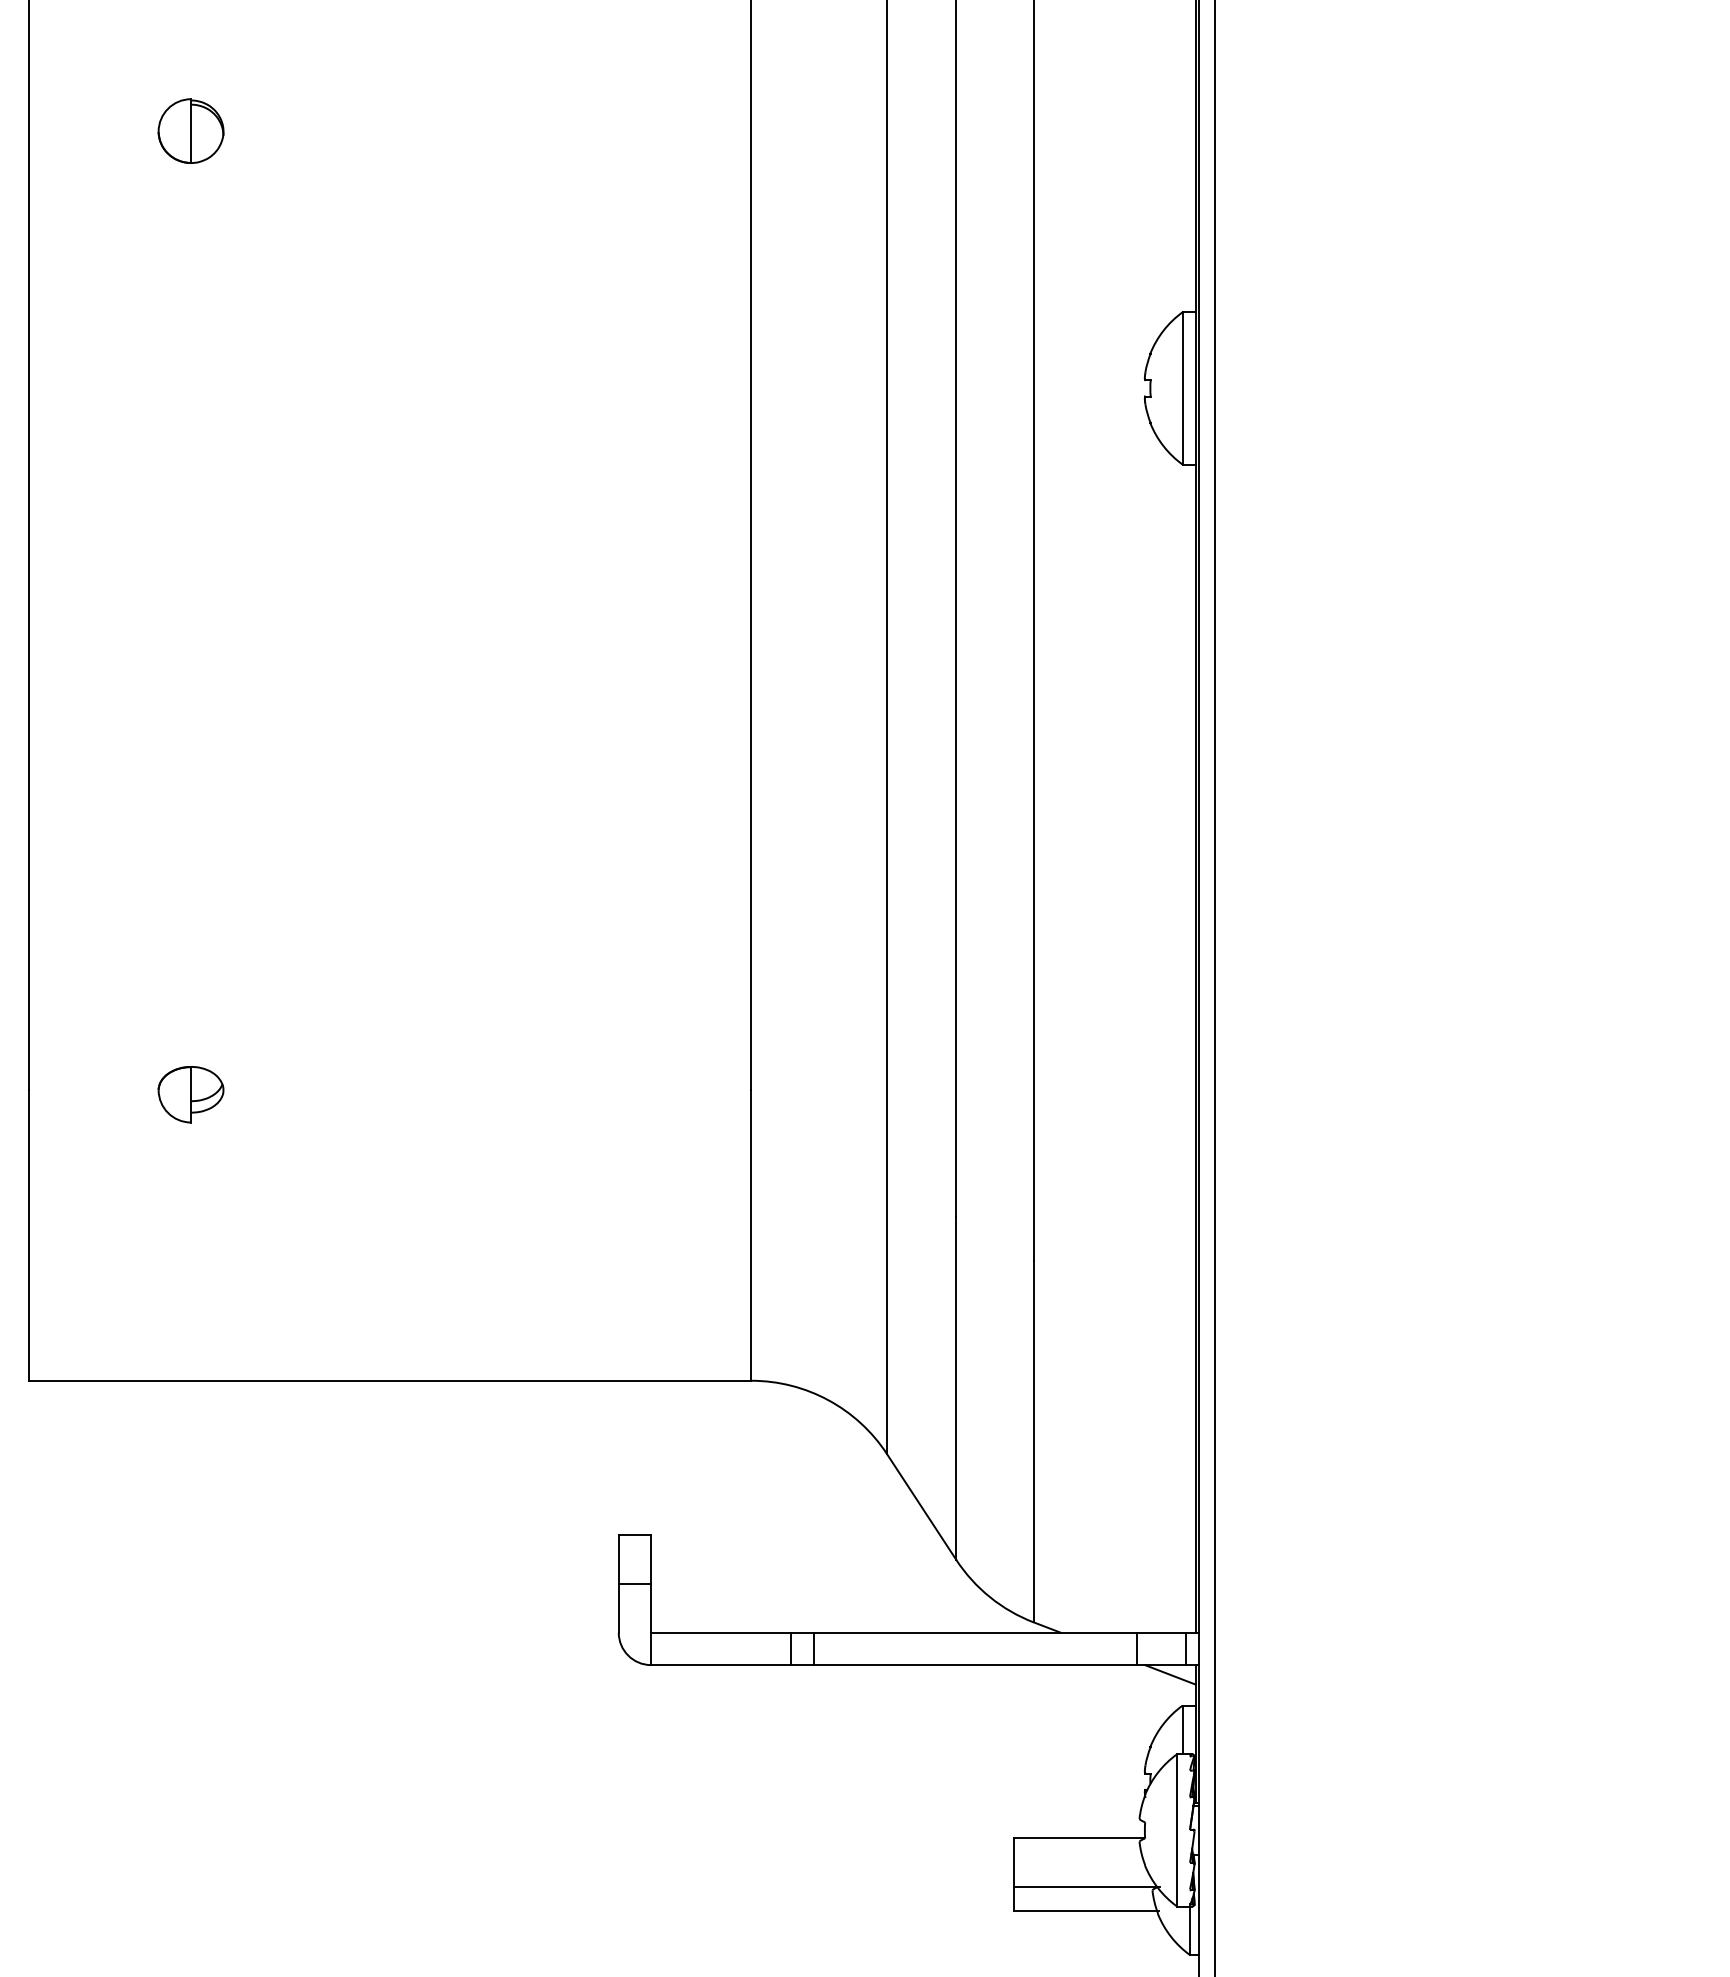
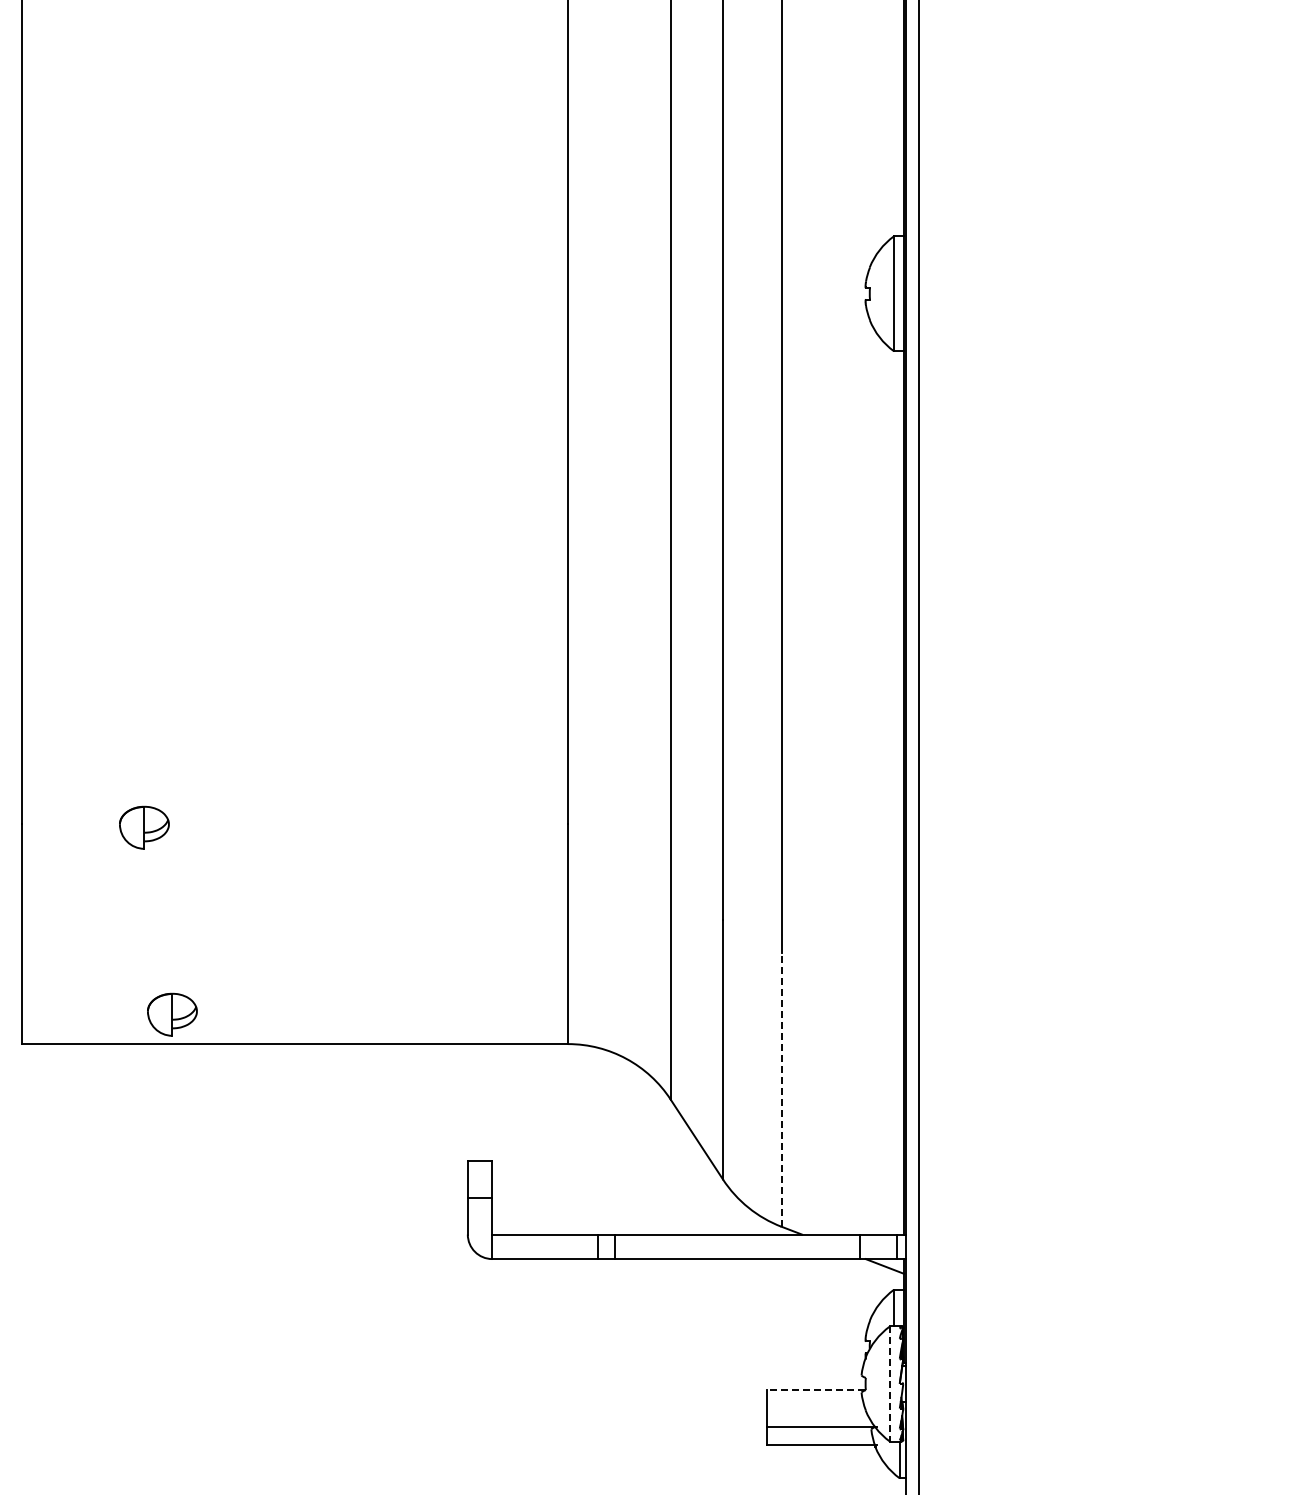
part: (191, 131) -> (144, 99), removed
part: (228, 1341) -> (172, 1014), added
line: (1033, 1442) -> (781, 1090), solid -> dashed
line: (1176, 1830) -> (889, 1384), solid -> dashed
line: (1078, 1838) -> (815, 1390), solid -> dashed

